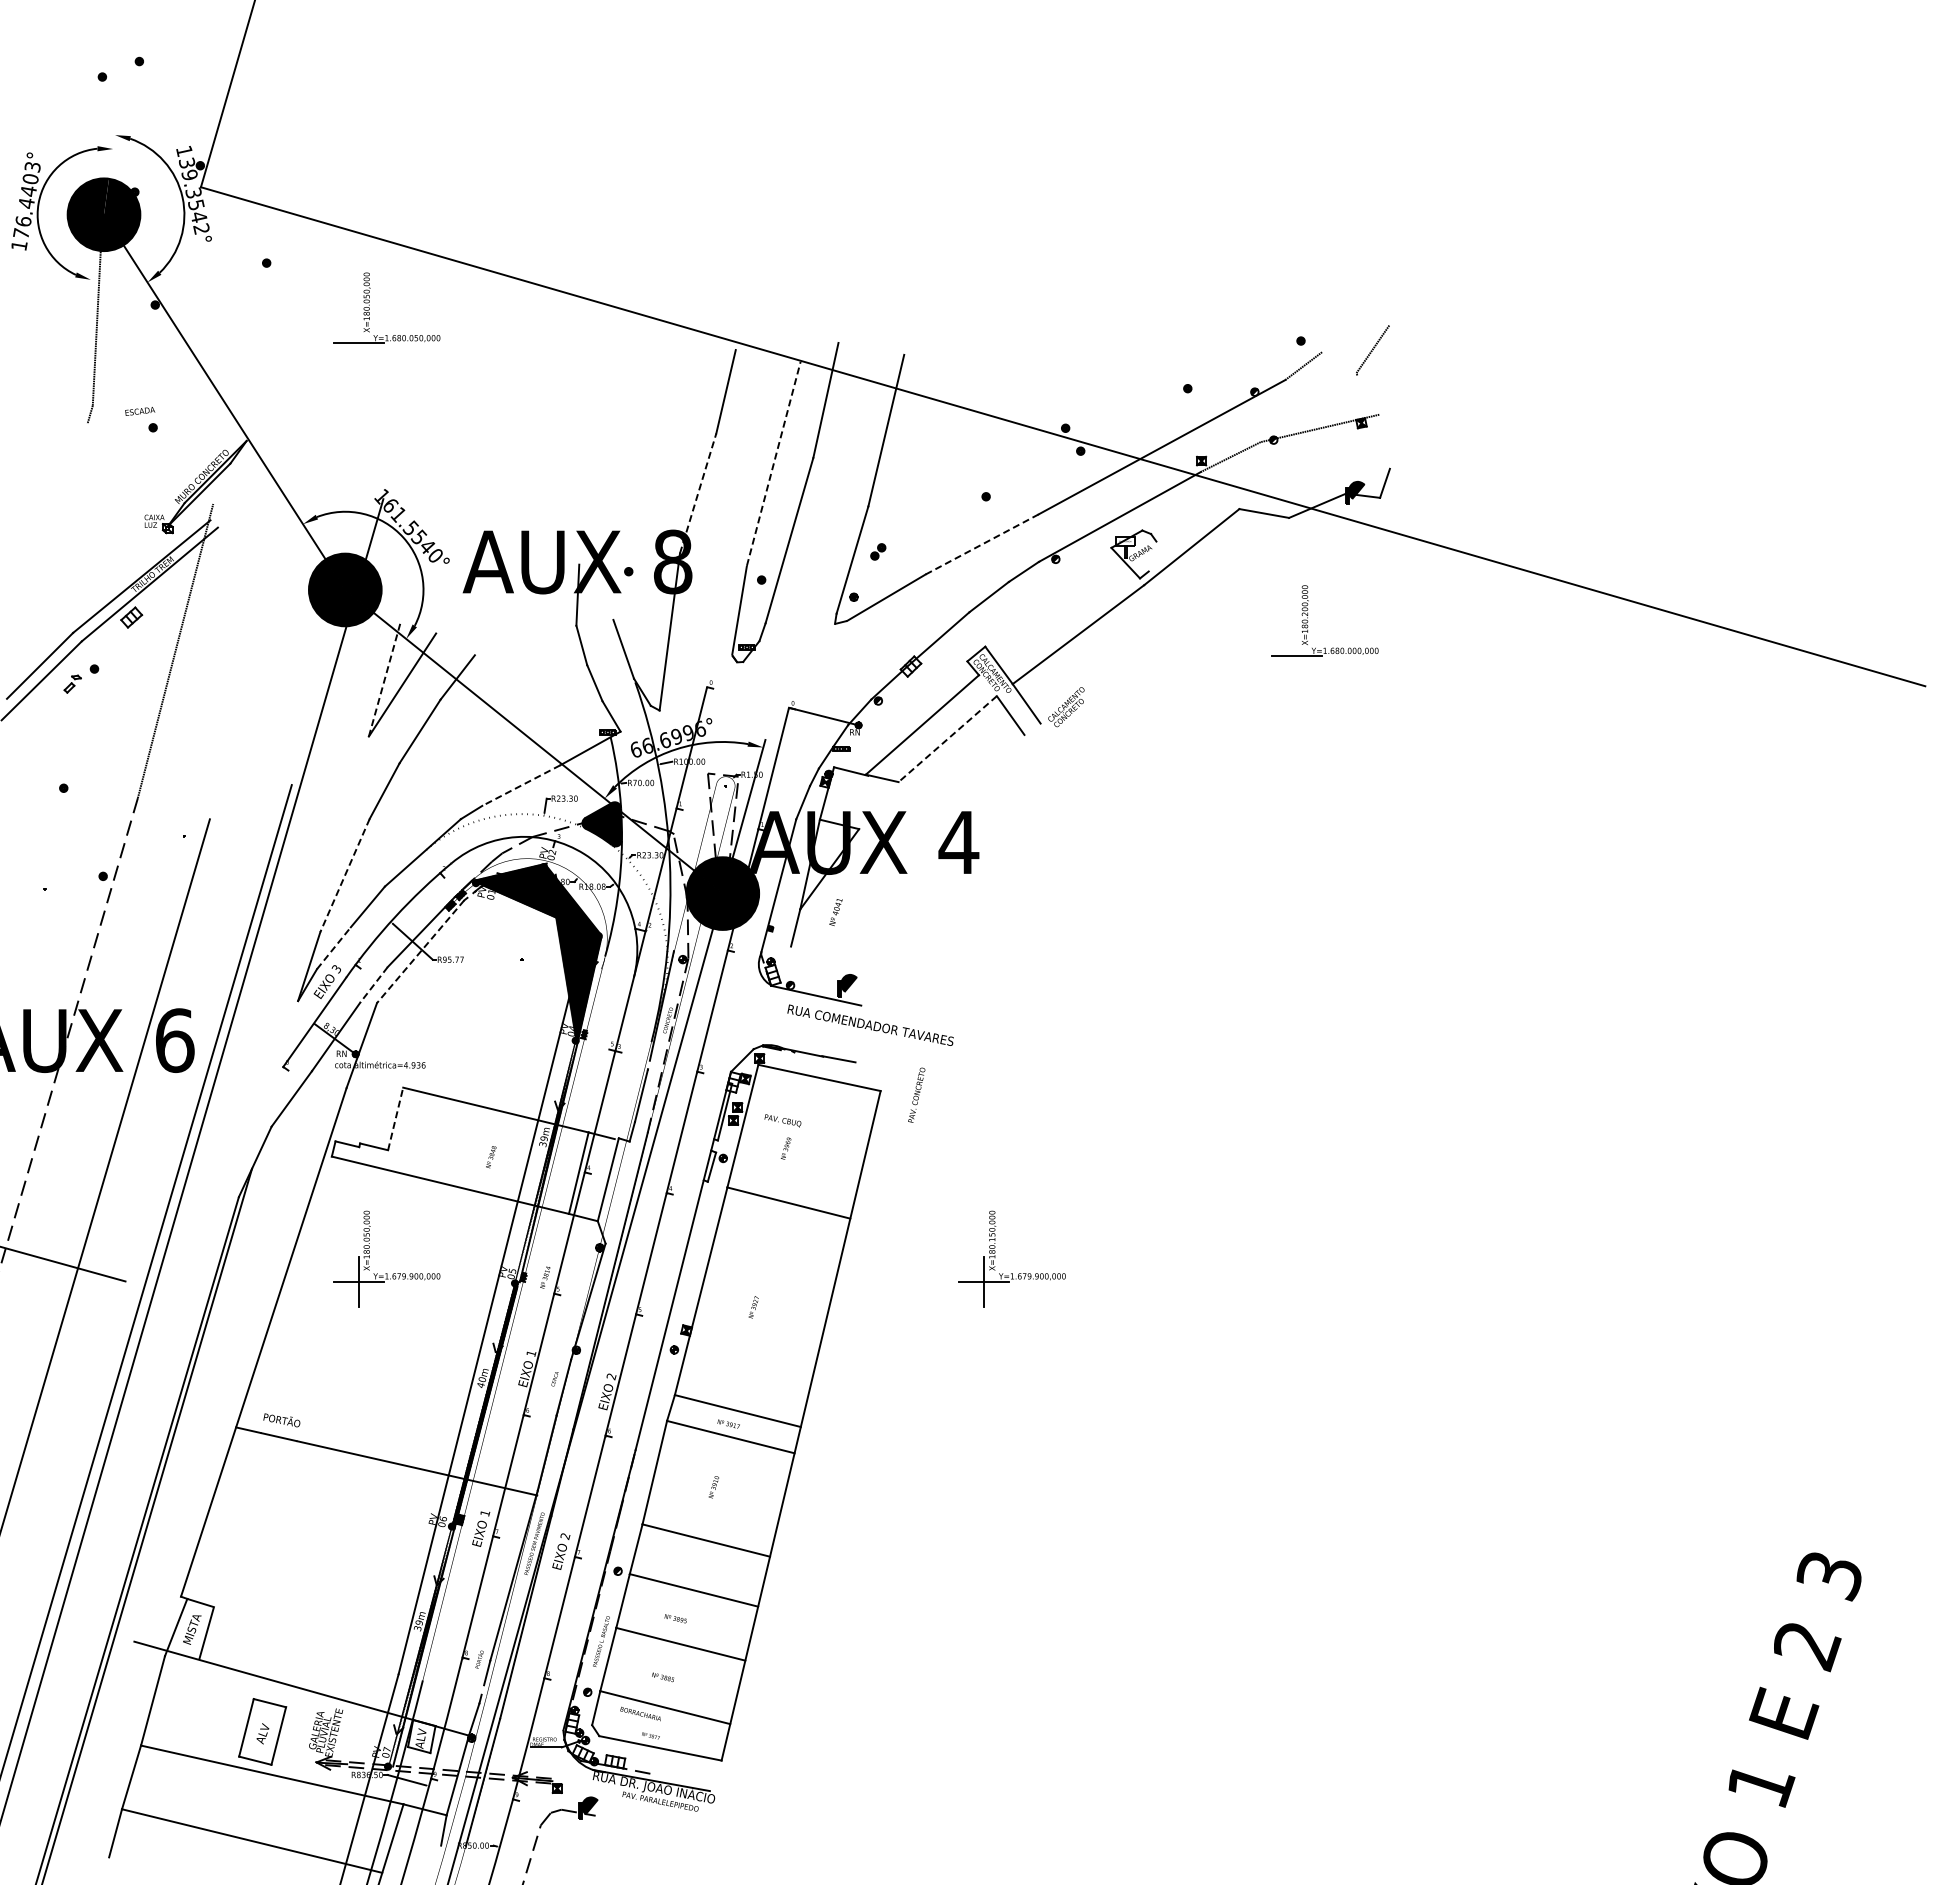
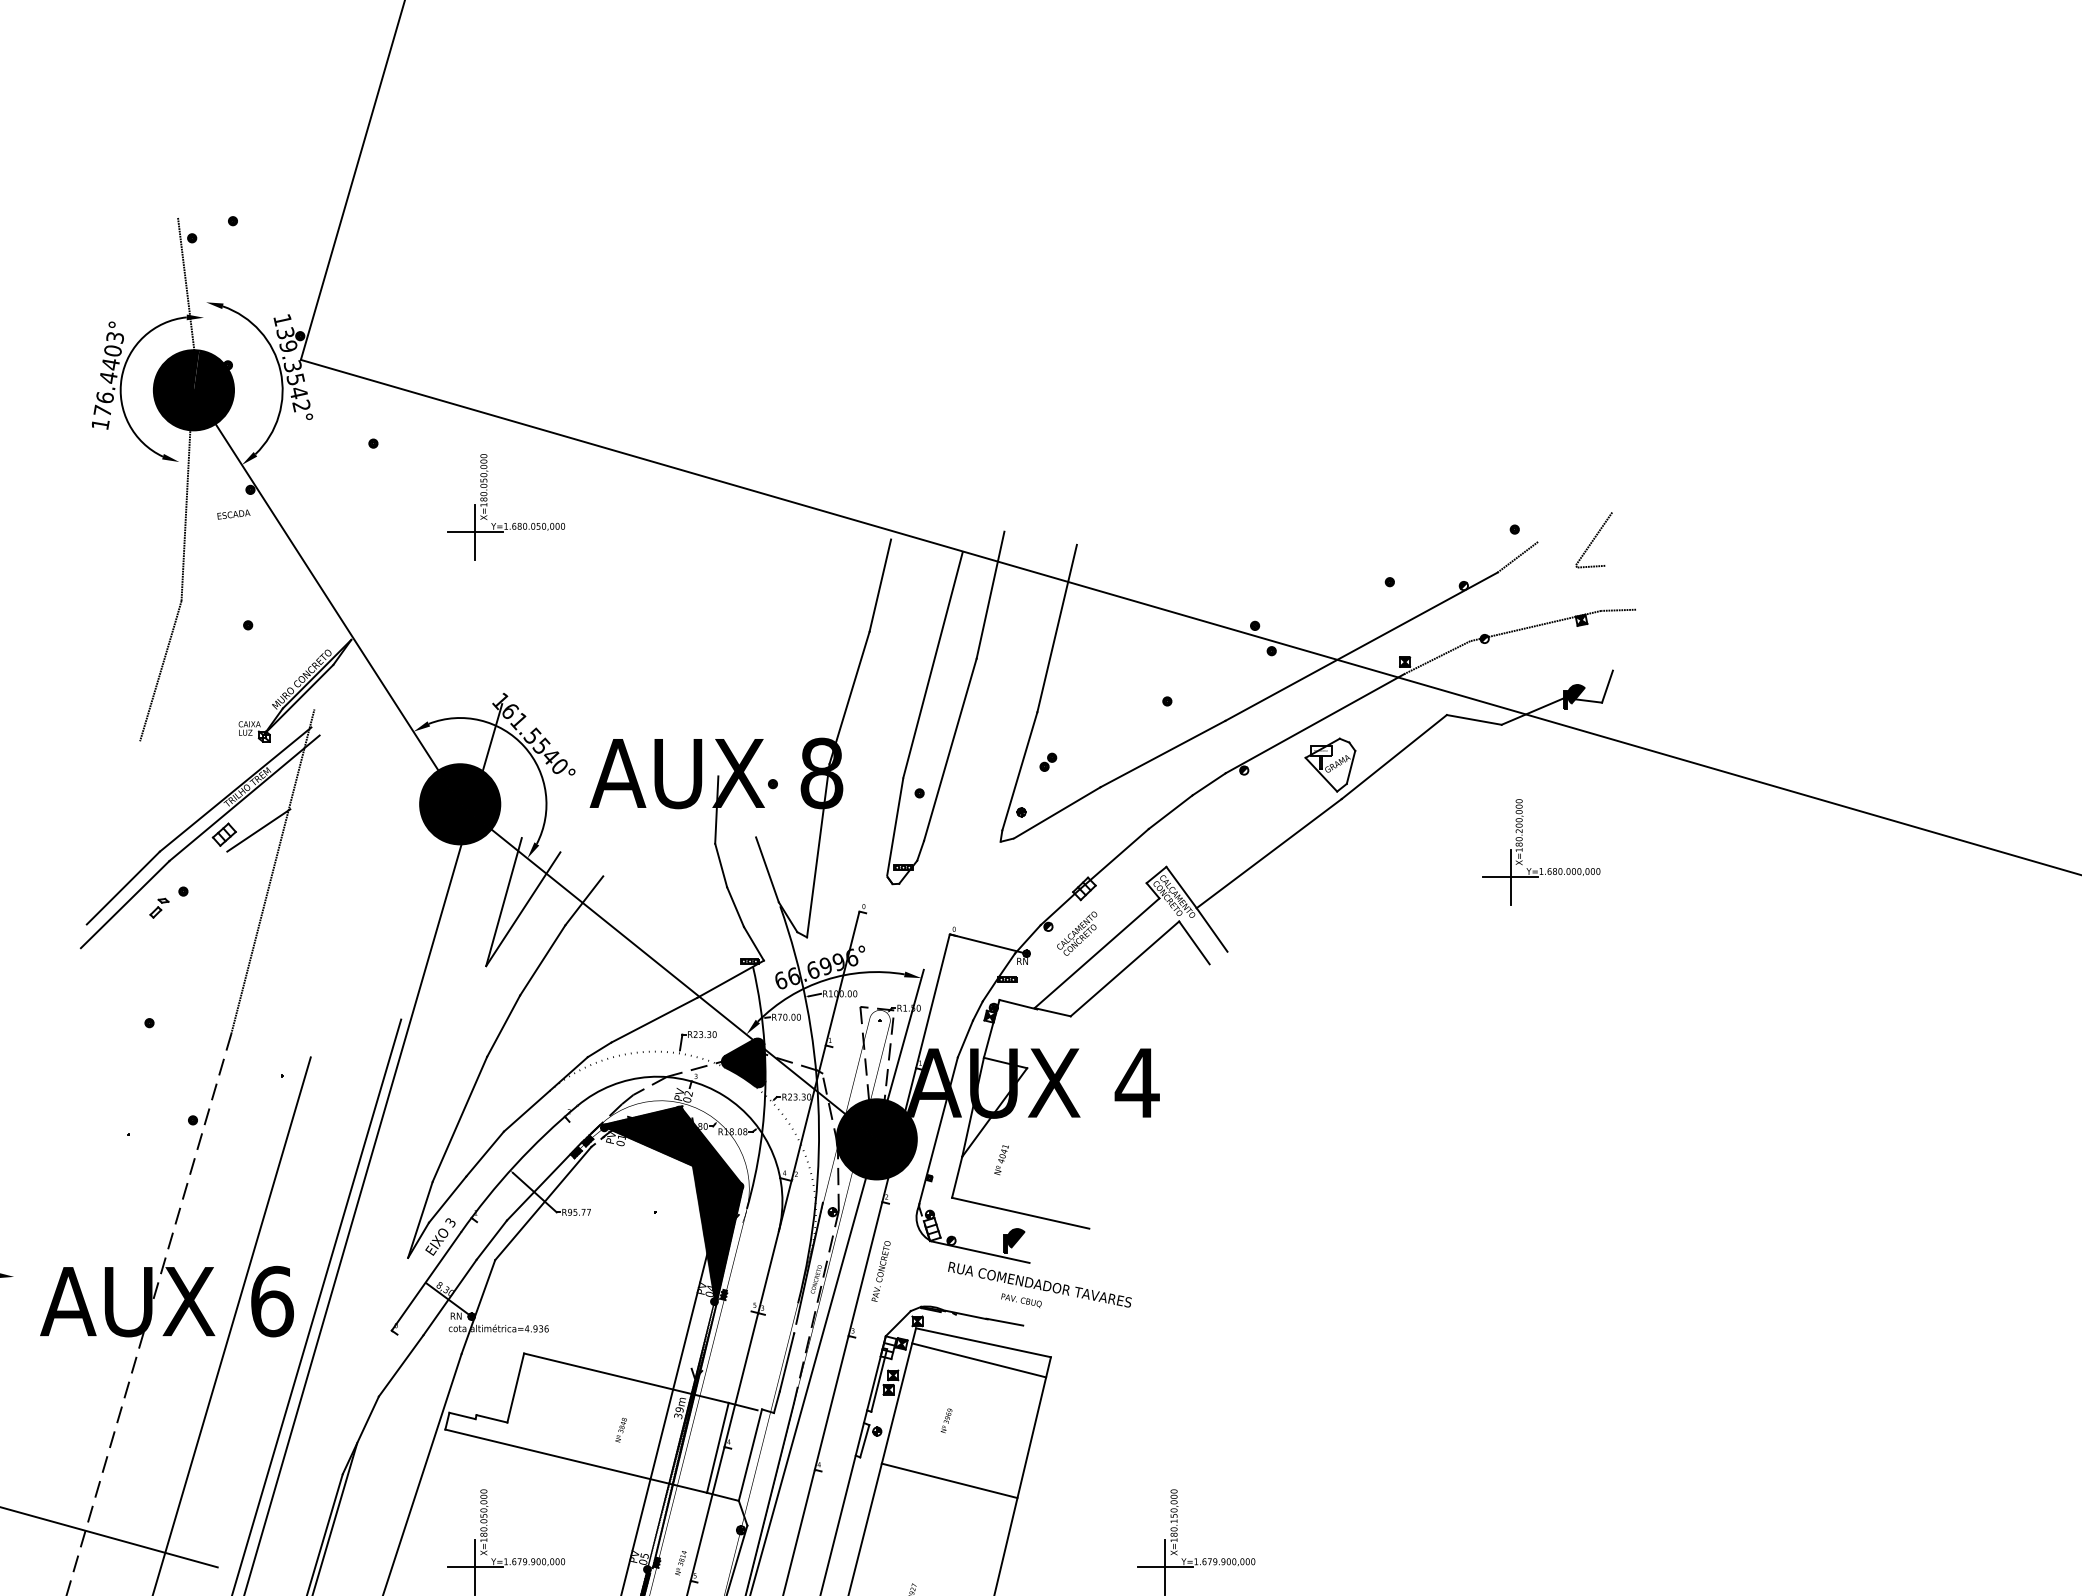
line: (96, 118) -> (185, 284), added
line: (358, 343) -> (474, 532), added
line: (1369, 374) -> (1590, 566), added
text: (140, 411) -> (234, 514), moved
line: (1394, 413) -> (1617, 609), added
line: (773, 463) -> (932, 664), dashed -> solid
line: (71, 477) -> (158, 680), added
line: (698, 493) -> (849, 697), dashed -> solid
line: (981, 544) -> (1162, 754), dashed -> solid
line: (1152, 556) -> (1350, 767), added
line: (162, 613) -> (258, 830), added
line: (1297, 656) -> (1510, 877), added
line: (385, 678) -> (504, 901), dashed -> solid
text: (1066, 707) -> (1077, 933), moved
line: (947, 739) -> (1124, 969), dashed -> solid
line: (521, 785) -> (654, 1020), dashed -> solid
line: (345, 875) -> (460, 1119), dashed -> solid
line: (333, 948) -> (447, 1199), dashed -> solid
line: (420, 952) -> (543, 1204), dashed -> solid
line: (853, 960) -> (1020, 1213), added
line: (373, 984) -> (491, 1239), dashed -> solid
line: (815, 1093) -> (979, 1359), added
text: (916, 1094) -> (880, 1270), moved
line: (395, 1118) -> (515, 1387), dashed -> solid
text: (782, 1120) -> (1020, 1300), moved

